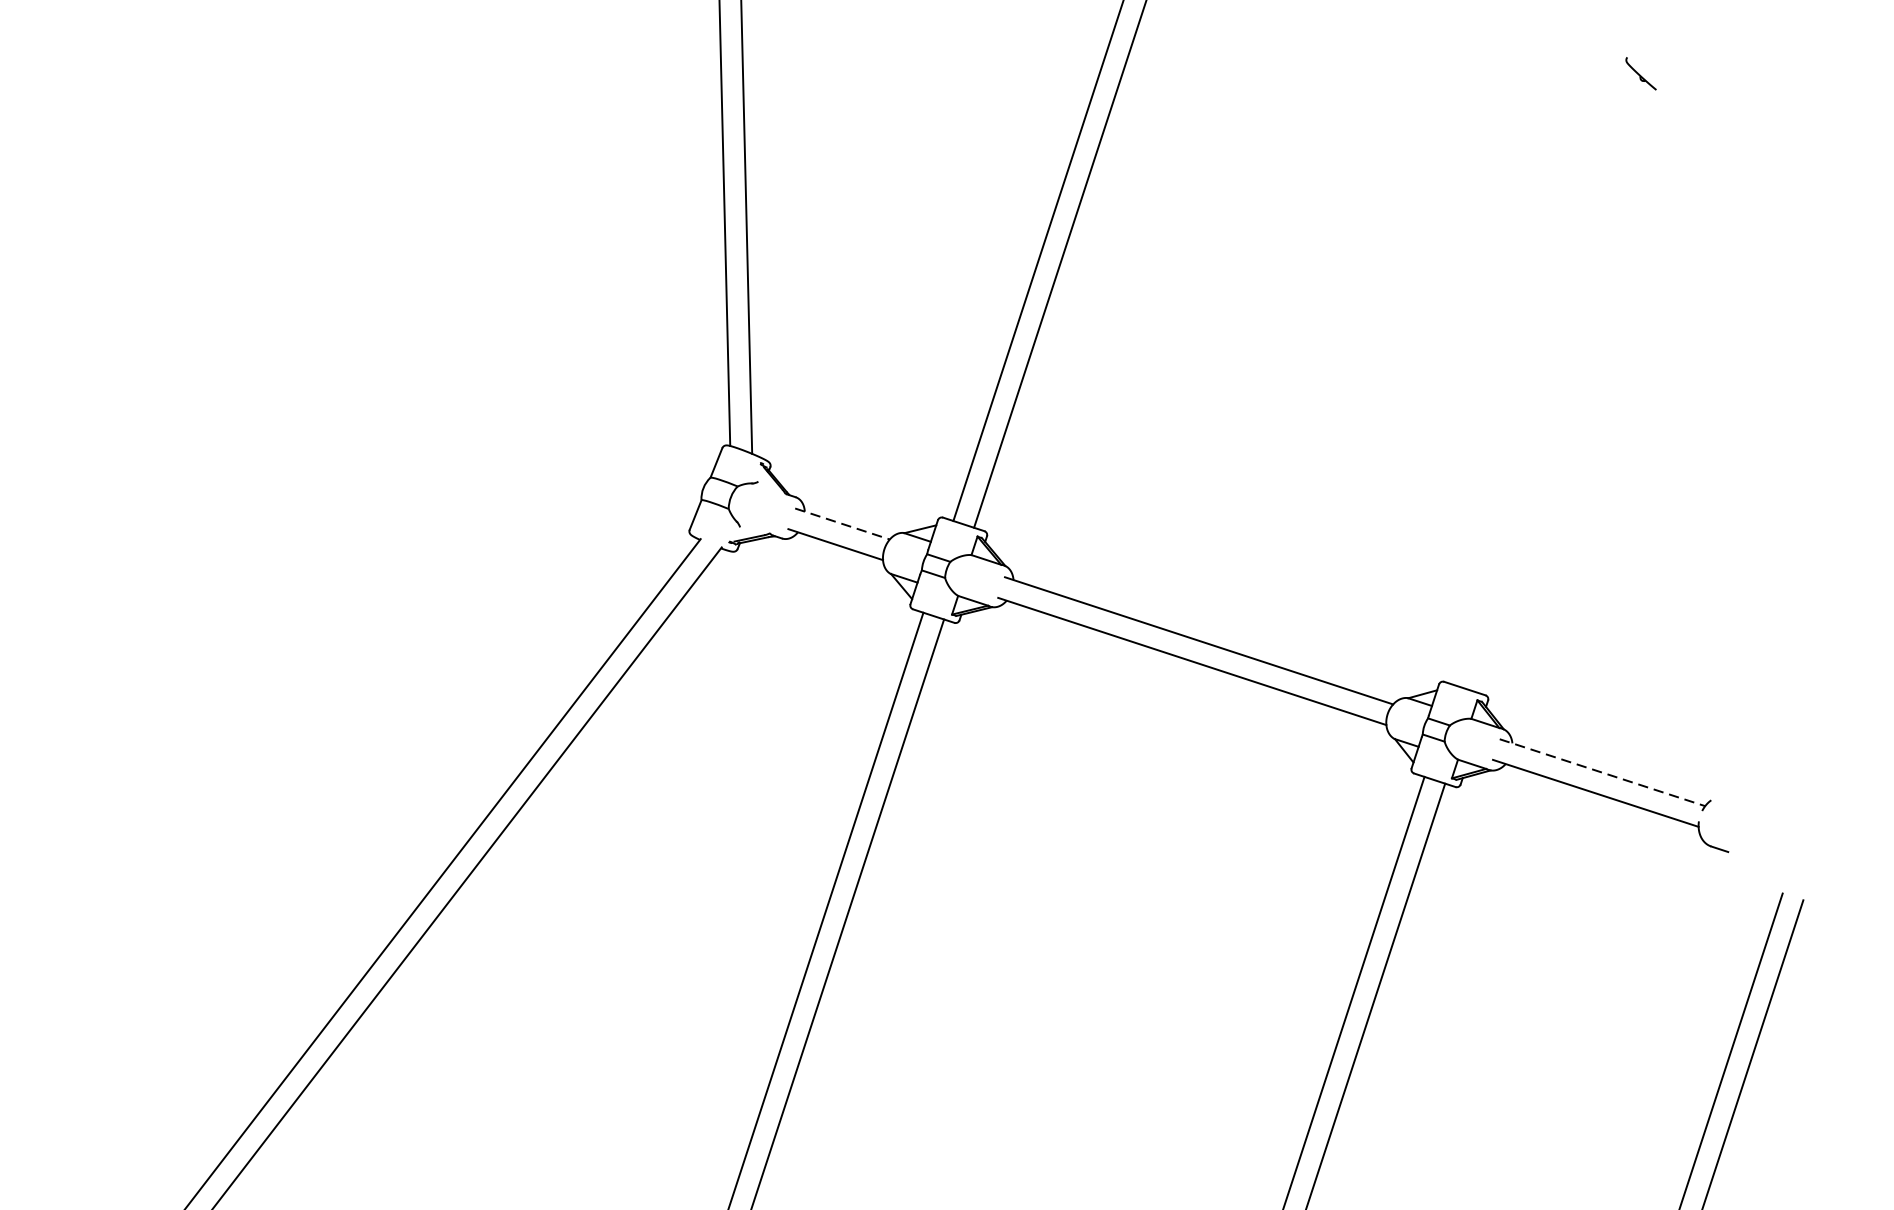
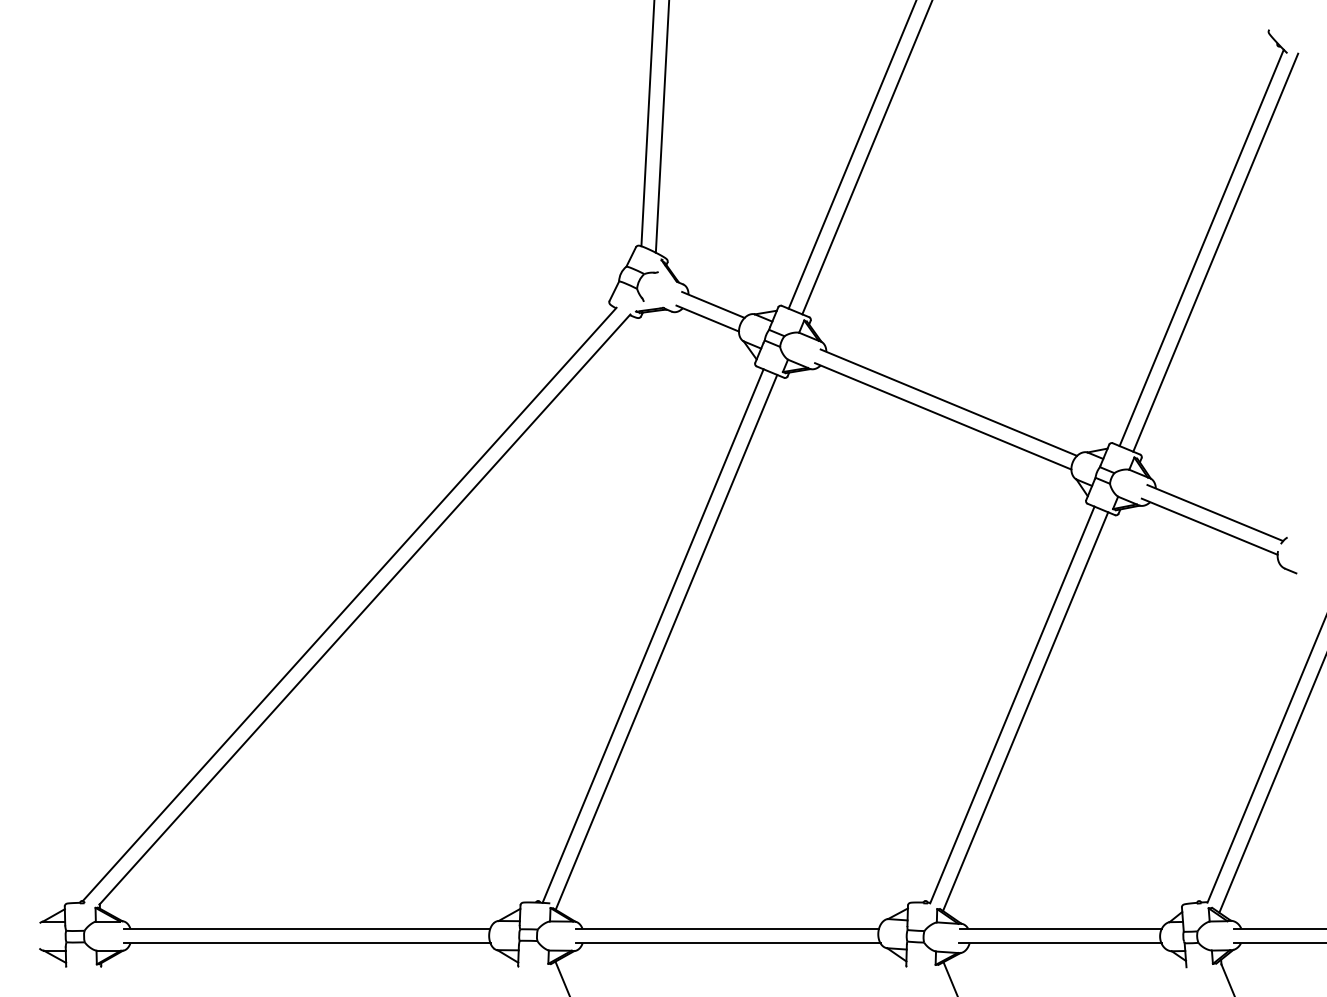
line: (1552, 384) -> (1201, 247), added
line: (1573, 390) -> (1215, 252), added
line: (842, 523) -> (713, 304), dashed -> solid
line: (1602, 773) -> (1215, 513), dashed -> solid

